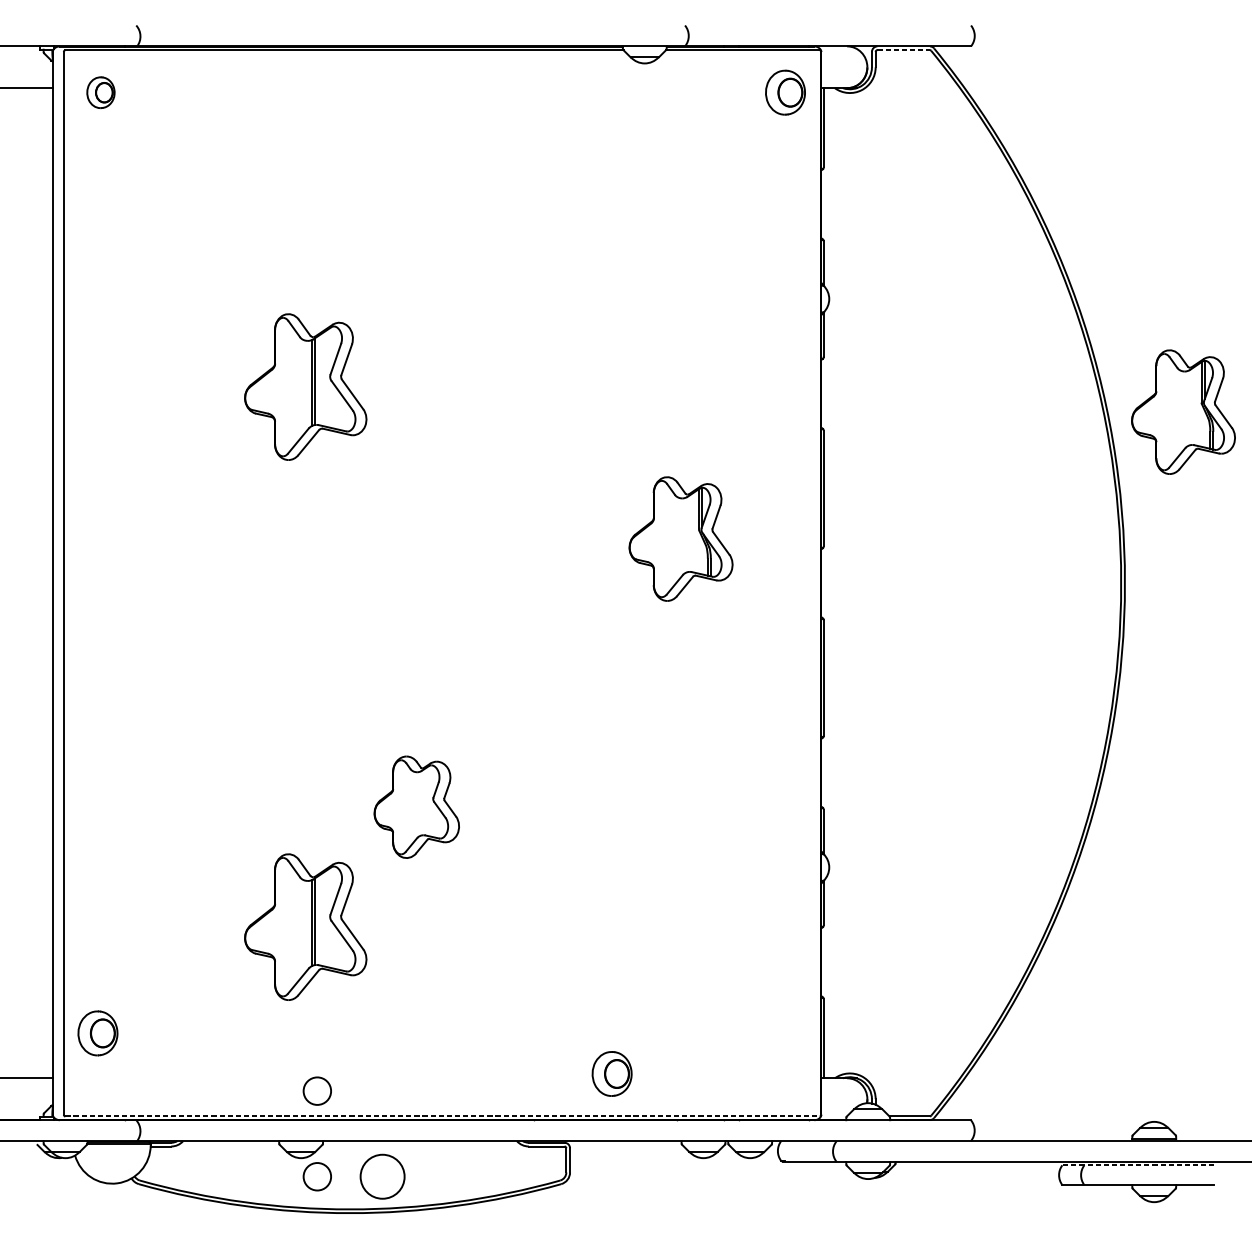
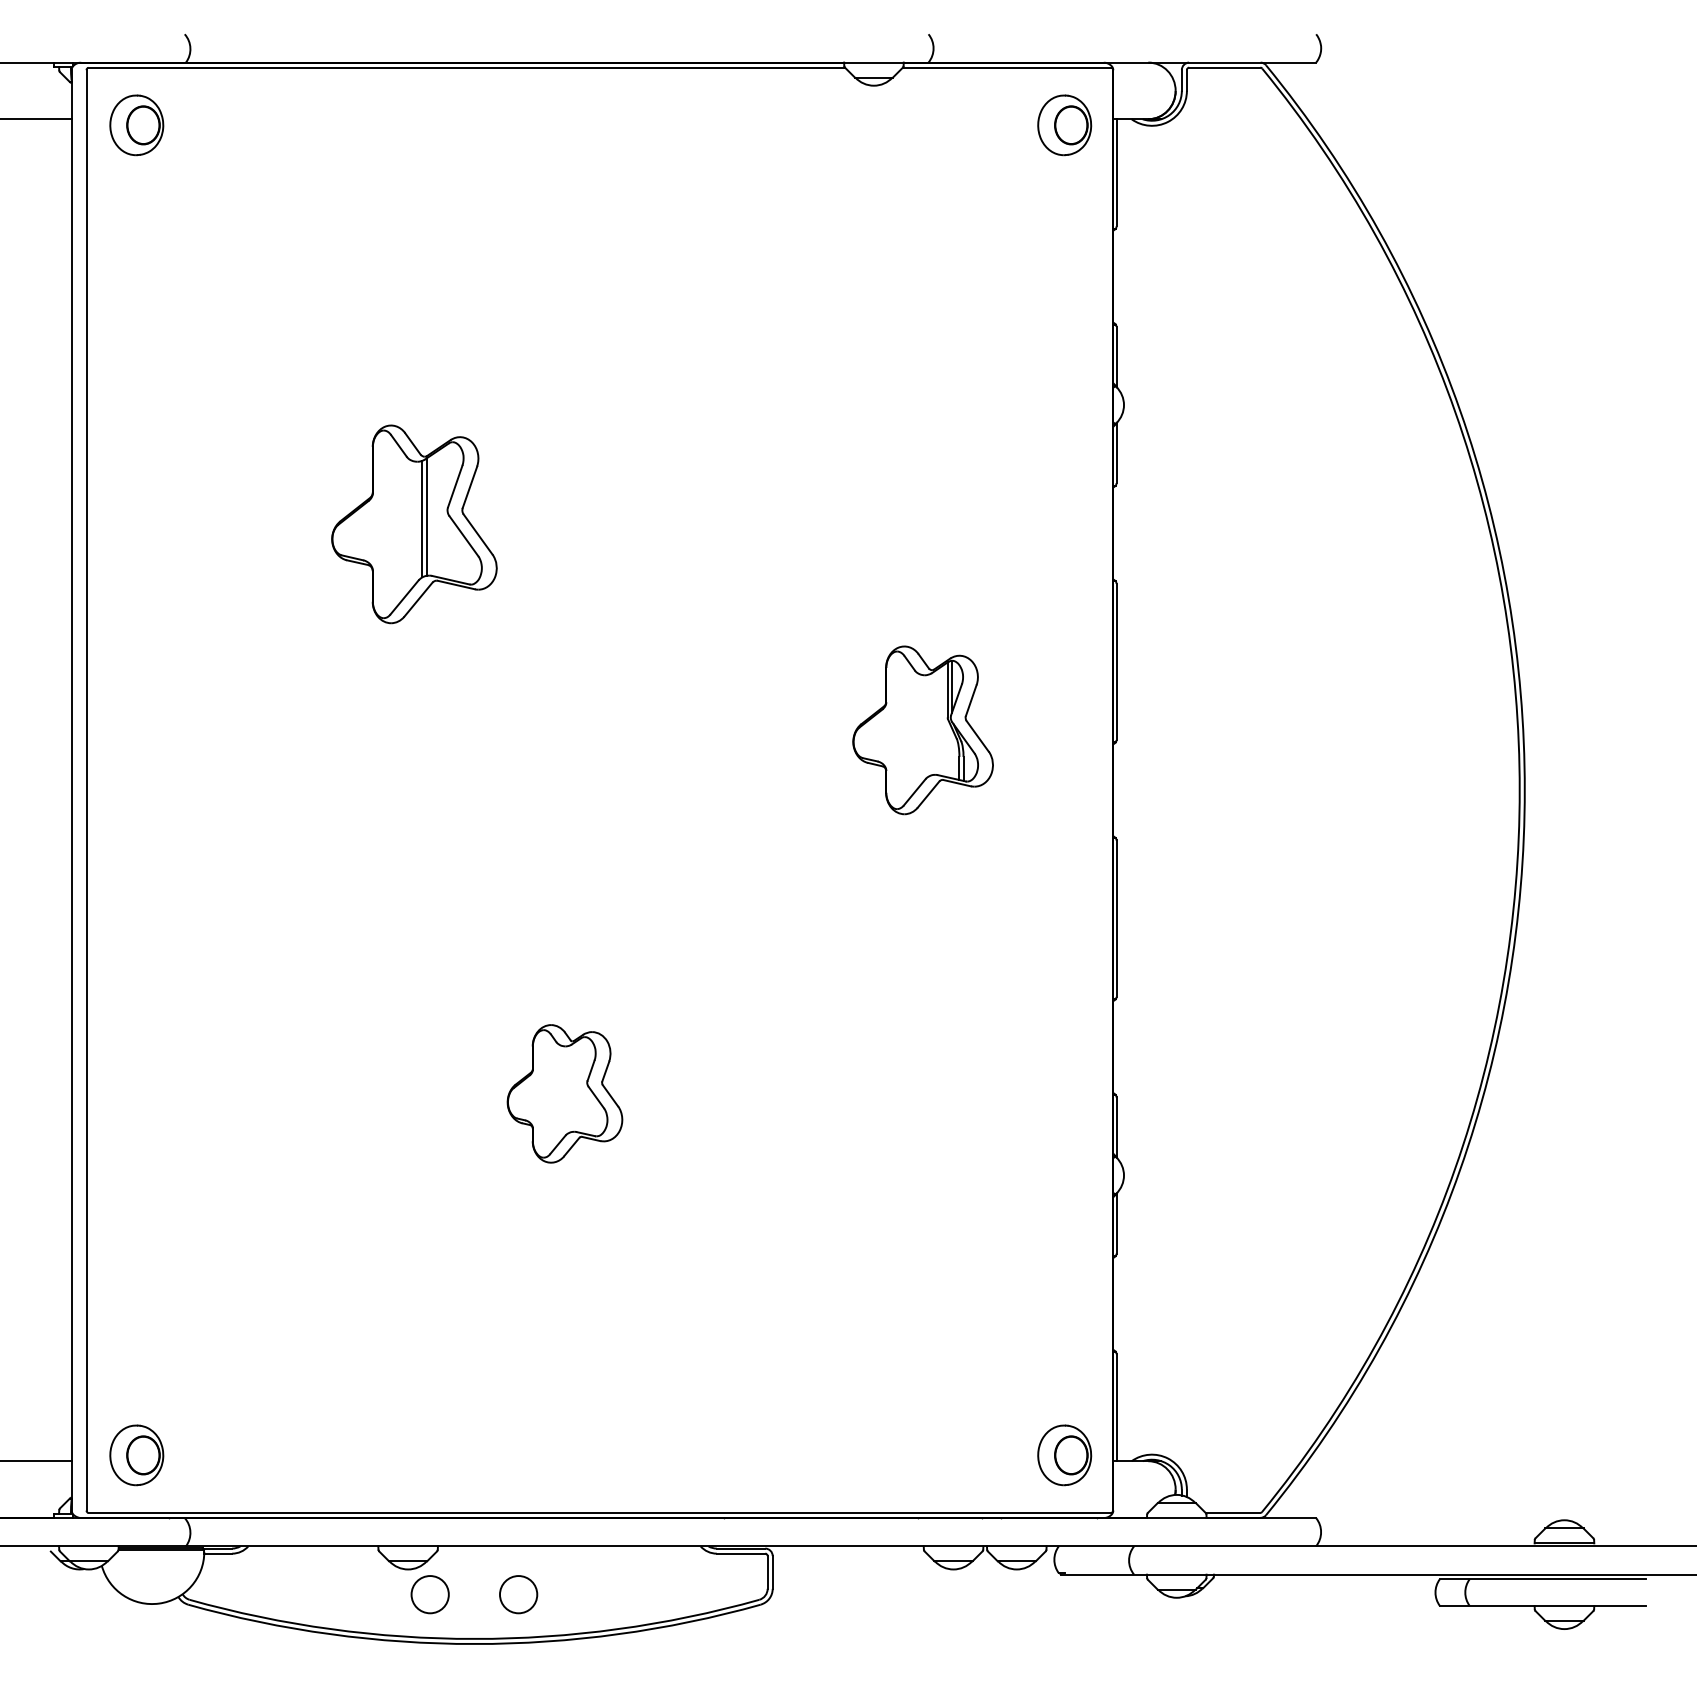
line: (903, 50) -> (1224, 67), dashed -> solid
part: (100, 92) -> (136, 125), size x1.43
part: (1183, 412) -> (1603, 558), removed
part: (305, 927) -> (414, 1256), removed
part: (97, 1033) -> (136, 1455), moved
part: (611, 1074) -> (1064, 1455), moved
circle: (316, 1091) -> (429, 1478), removed
line: (443, 1116) -> (600, 1512), dashed -> solid
line: (1138, 1165) -> (1542, 1579), dashed -> solid
circle: (382, 1176) -> (518, 1594), size x0.62

